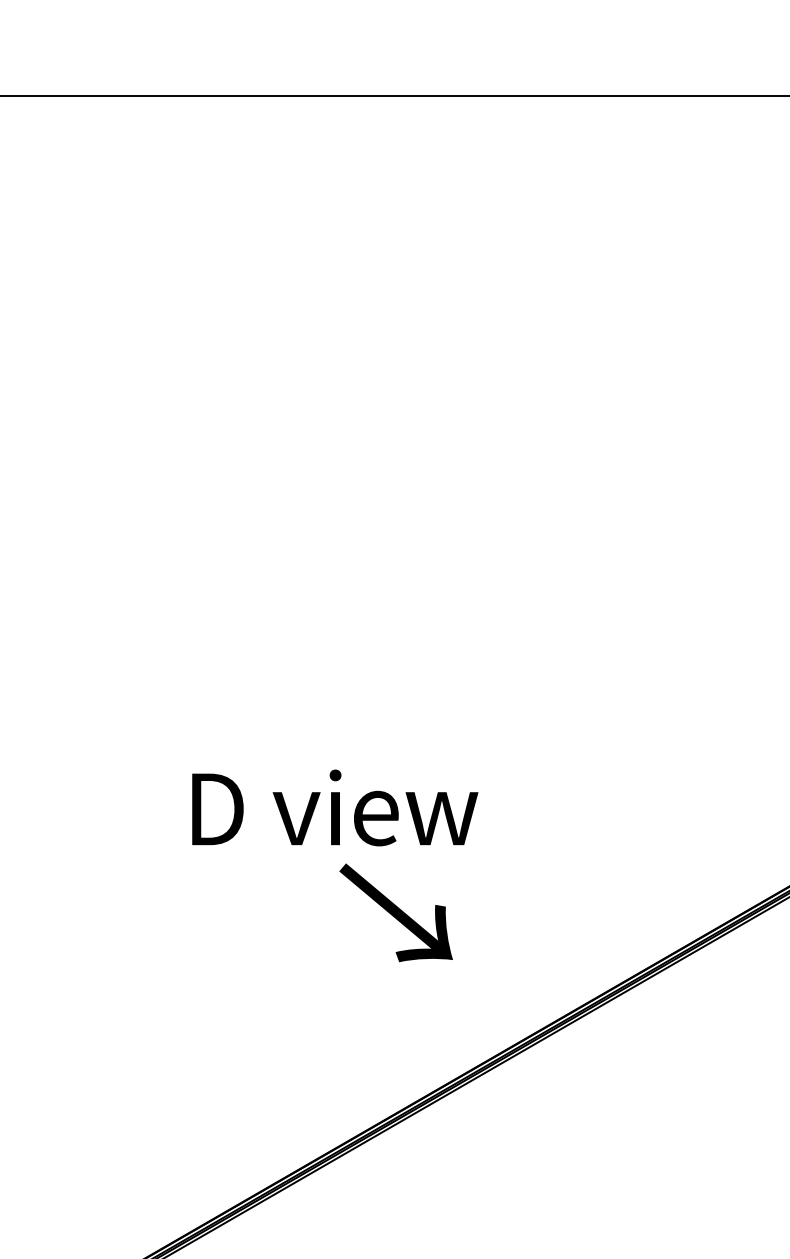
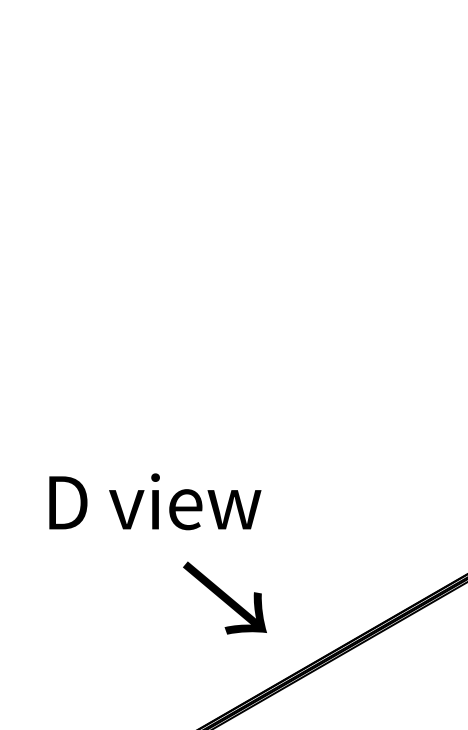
text: (395, 912) -> (224, 597), moved

